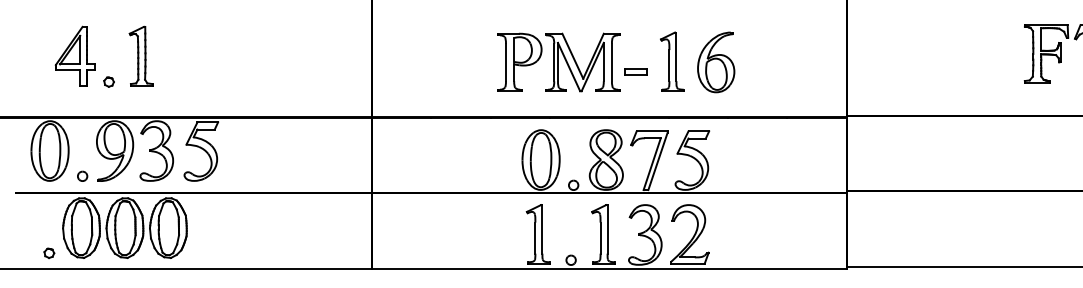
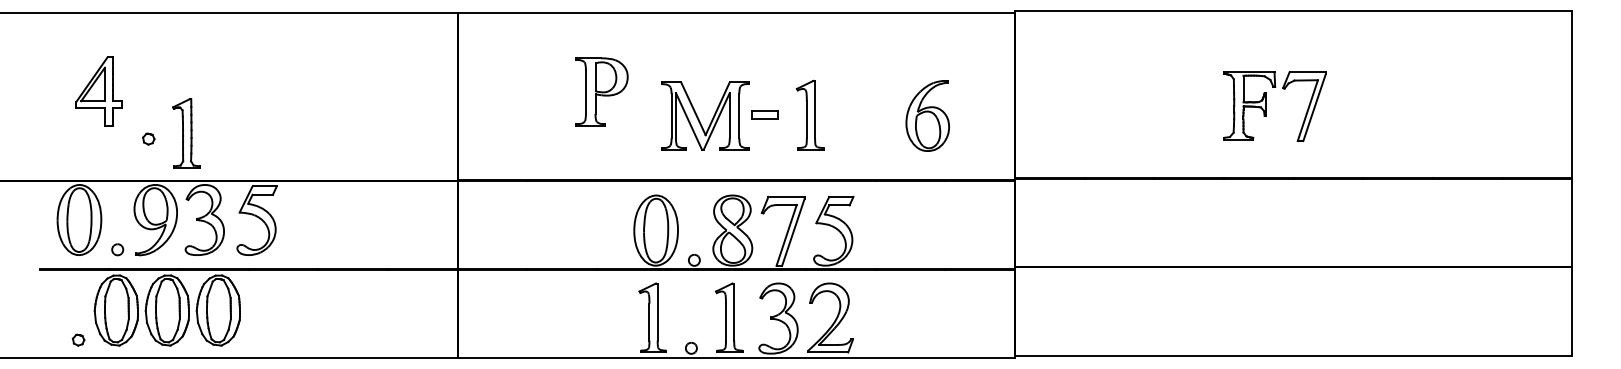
part: (74, 56) -> (98, 91), moved
part: (141, 56) -> (186, 133), moved
part: (519, 62) -> (601, 91), moved
part: (715, 62) -> (927, 115), moved
part: (635, 71) -> (764, 114), moved

